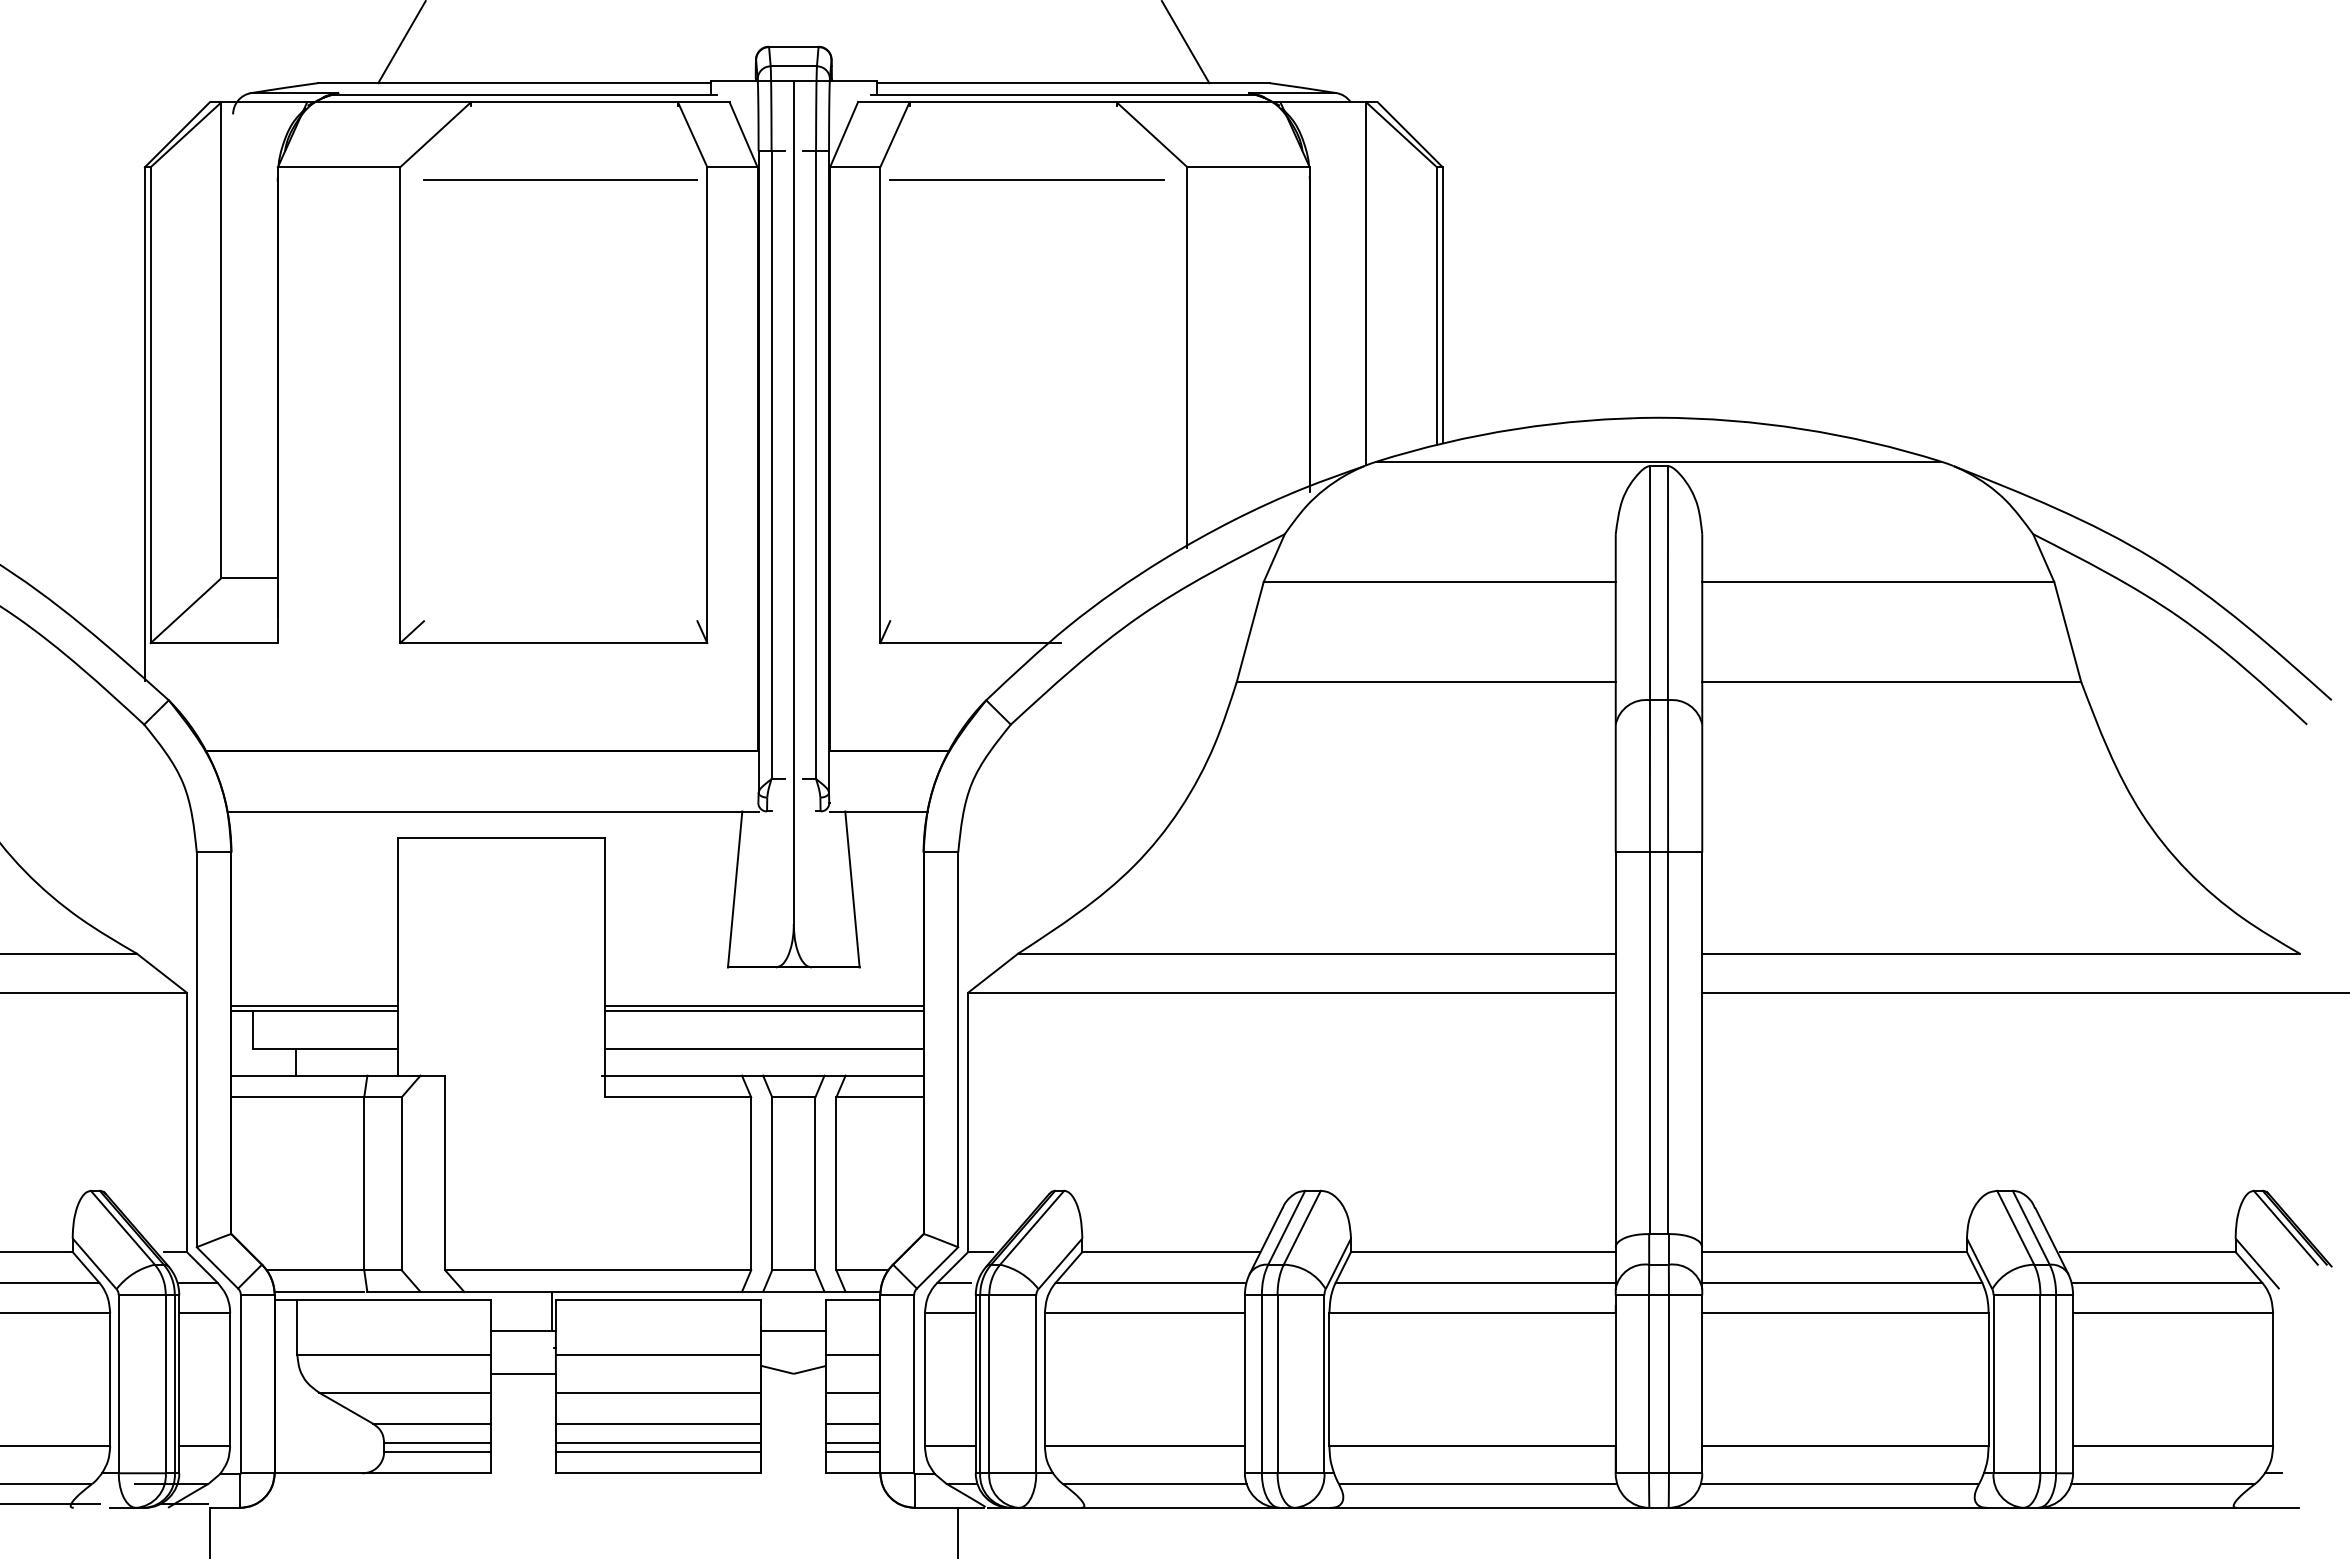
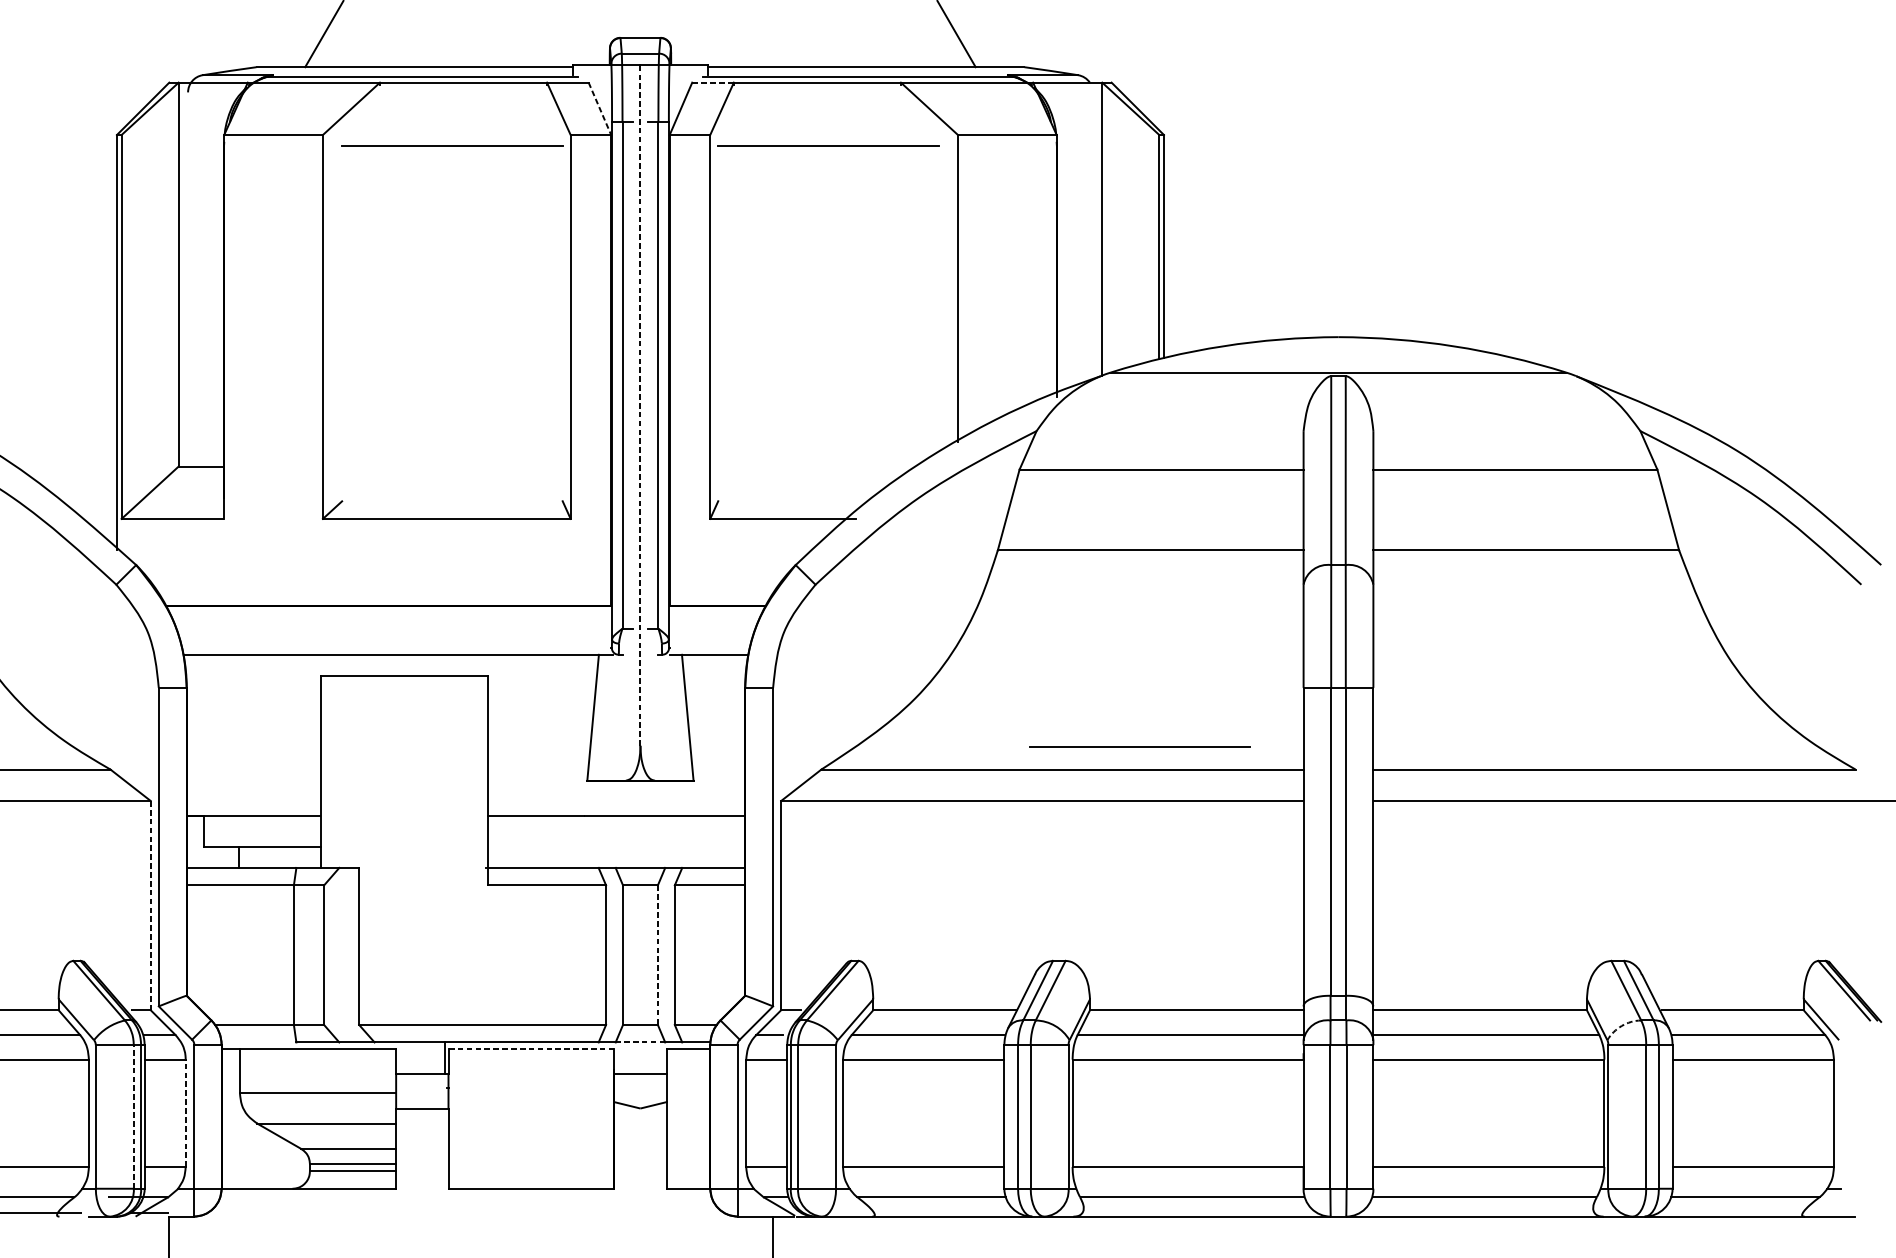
line: (883, 102) -> (712, 82), solid -> dashed
line: (743, 135) -> (599, 109), solid -> dashed
line: (793, 502) -> (640, 405), solid -> dashed
line: (1412, 924) -> (1139, 745), added
line: (314, 1006) -> (253, 812), removed
line: (763, 1006) -> (616, 812), removed
line: (763, 1049) -> (616, 846), removed
line: (186, 1122) -> (150, 905), solid -> dashed
line: (815, 1183) -> (657, 954), solid -> dashed
arc: (2010, 1271) -> (1622, 1025), solid -> dashed
line: (318, 1291) -> (256, 1042), removed
line: (793, 1291) -> (640, 1042), solid -> dashed
line: (658, 1300) -> (531, 1049), solid -> dashed
line: (658, 1355) -> (531, 1093), removed
line: (853, 1355) -> (688, 1093), removed
line: (230, 1379) -> (185, 1113), solid -> dashed
line: (165, 1384) -> (133, 1117), solid -> dashed
line: (658, 1392) -> (531, 1123), removed
line: (853, 1392) -> (688, 1123), removed
line: (658, 1423) -> (531, 1148), removed
line: (853, 1423) -> (688, 1148), removed
line: (658, 1442) -> (531, 1163), removed
line: (853, 1442) -> (688, 1163), removed
line: (658, 1451) -> (531, 1171), removed
line: (853, 1451) -> (688, 1171), removed

